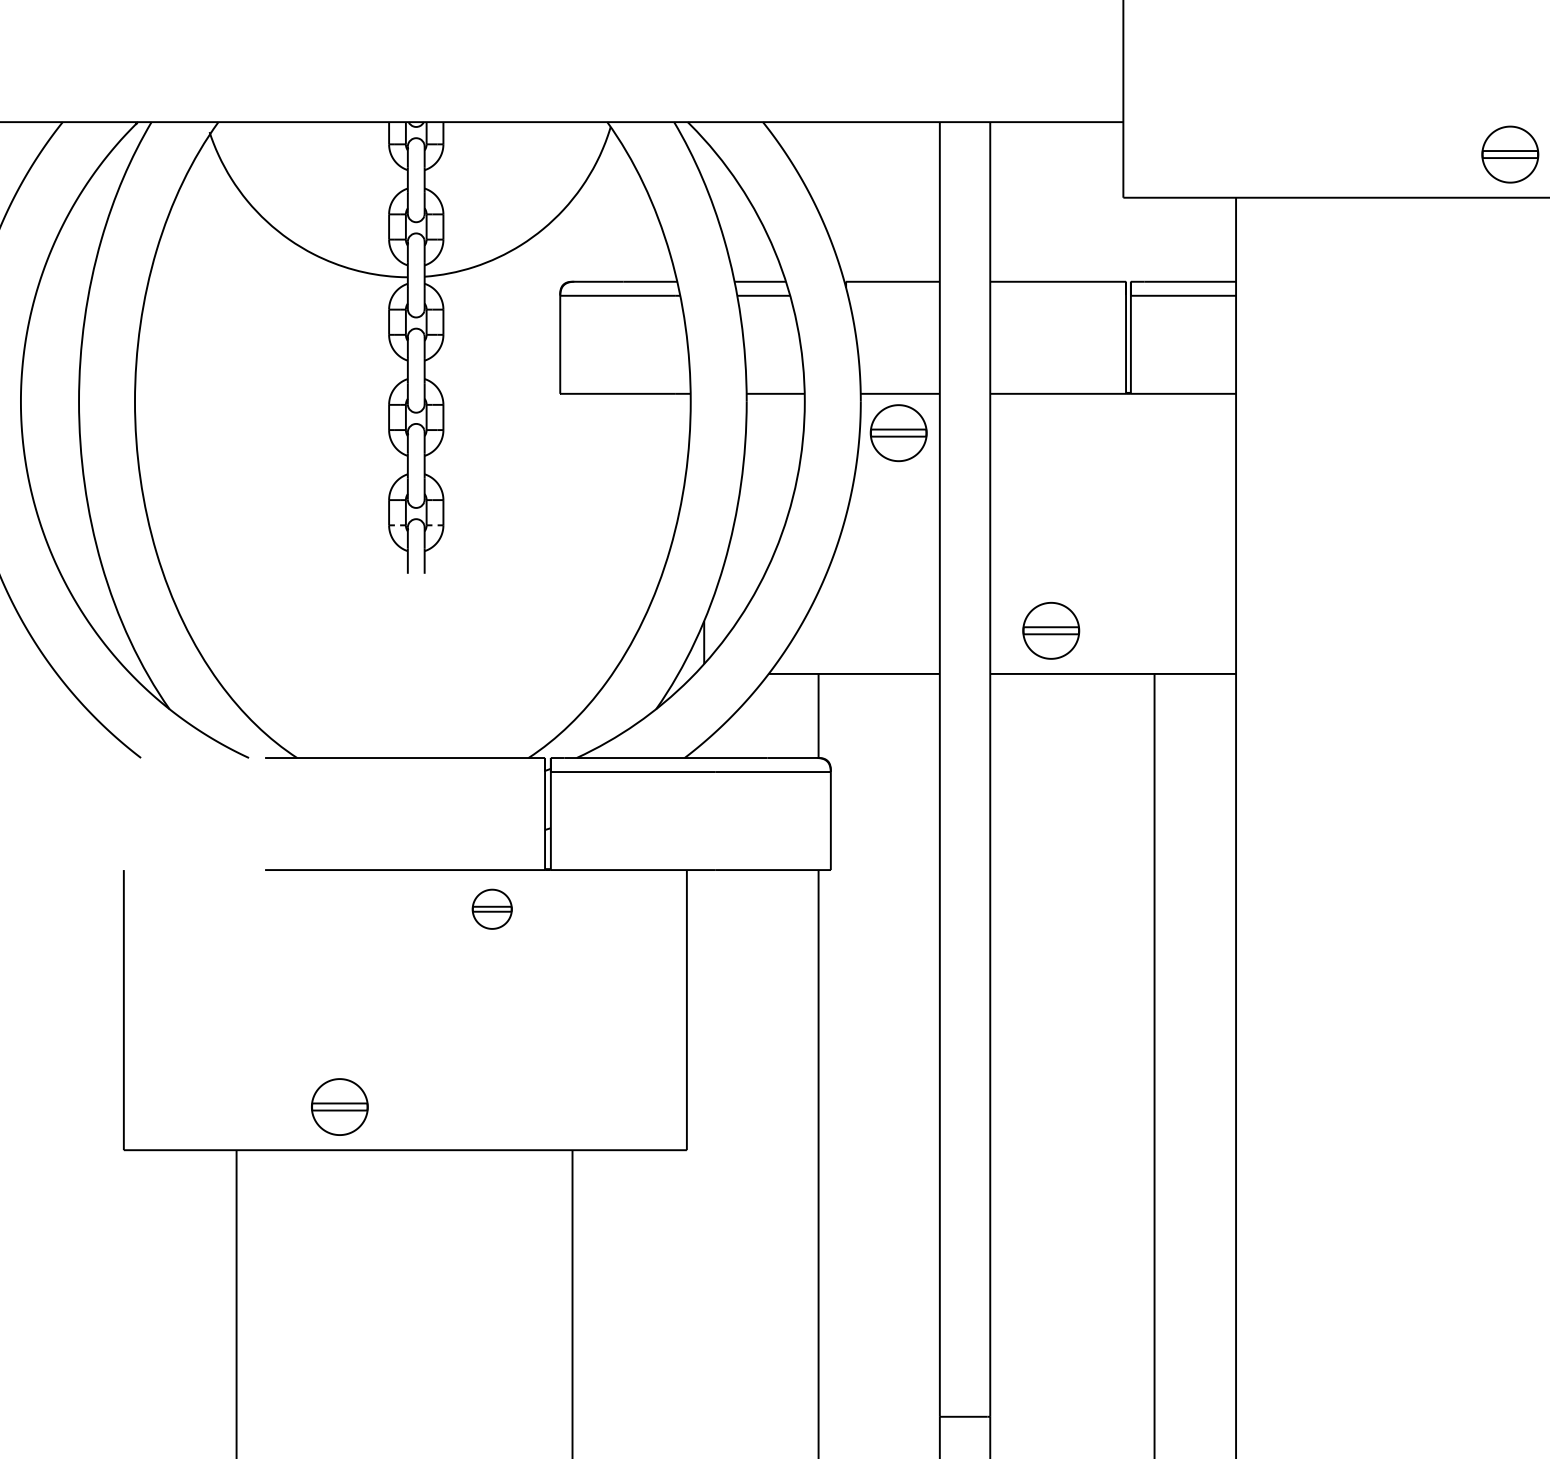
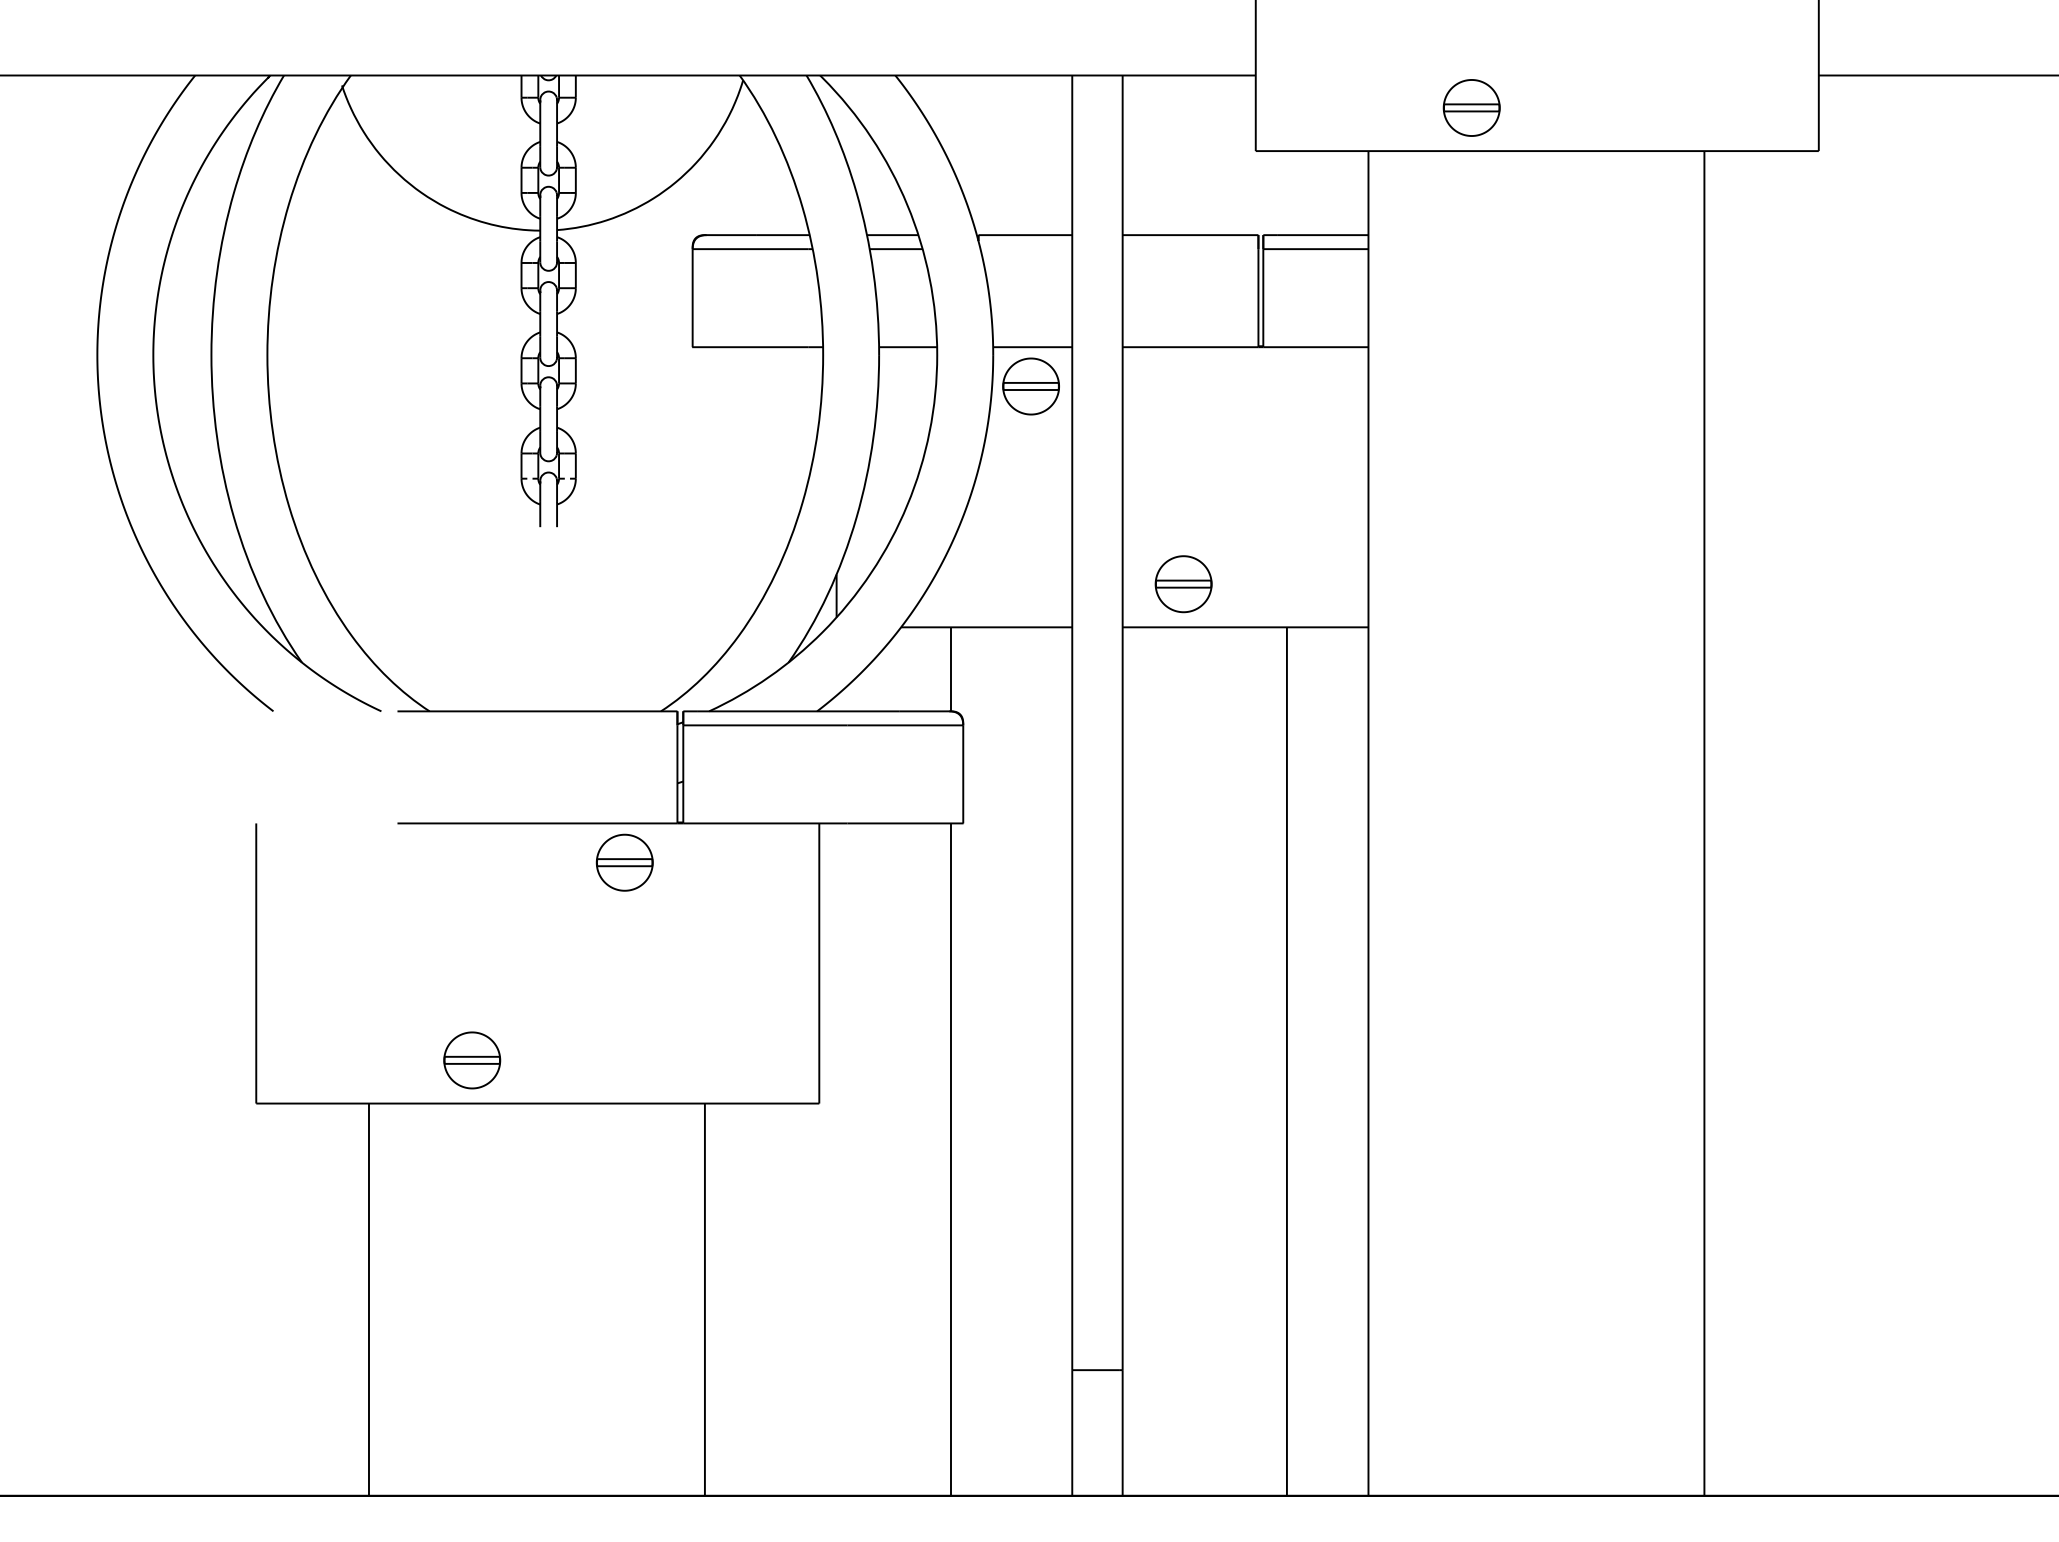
part: (1510, 154) -> (1471, 107), moved
part: (492, 909) -> (624, 862), size x1.43

